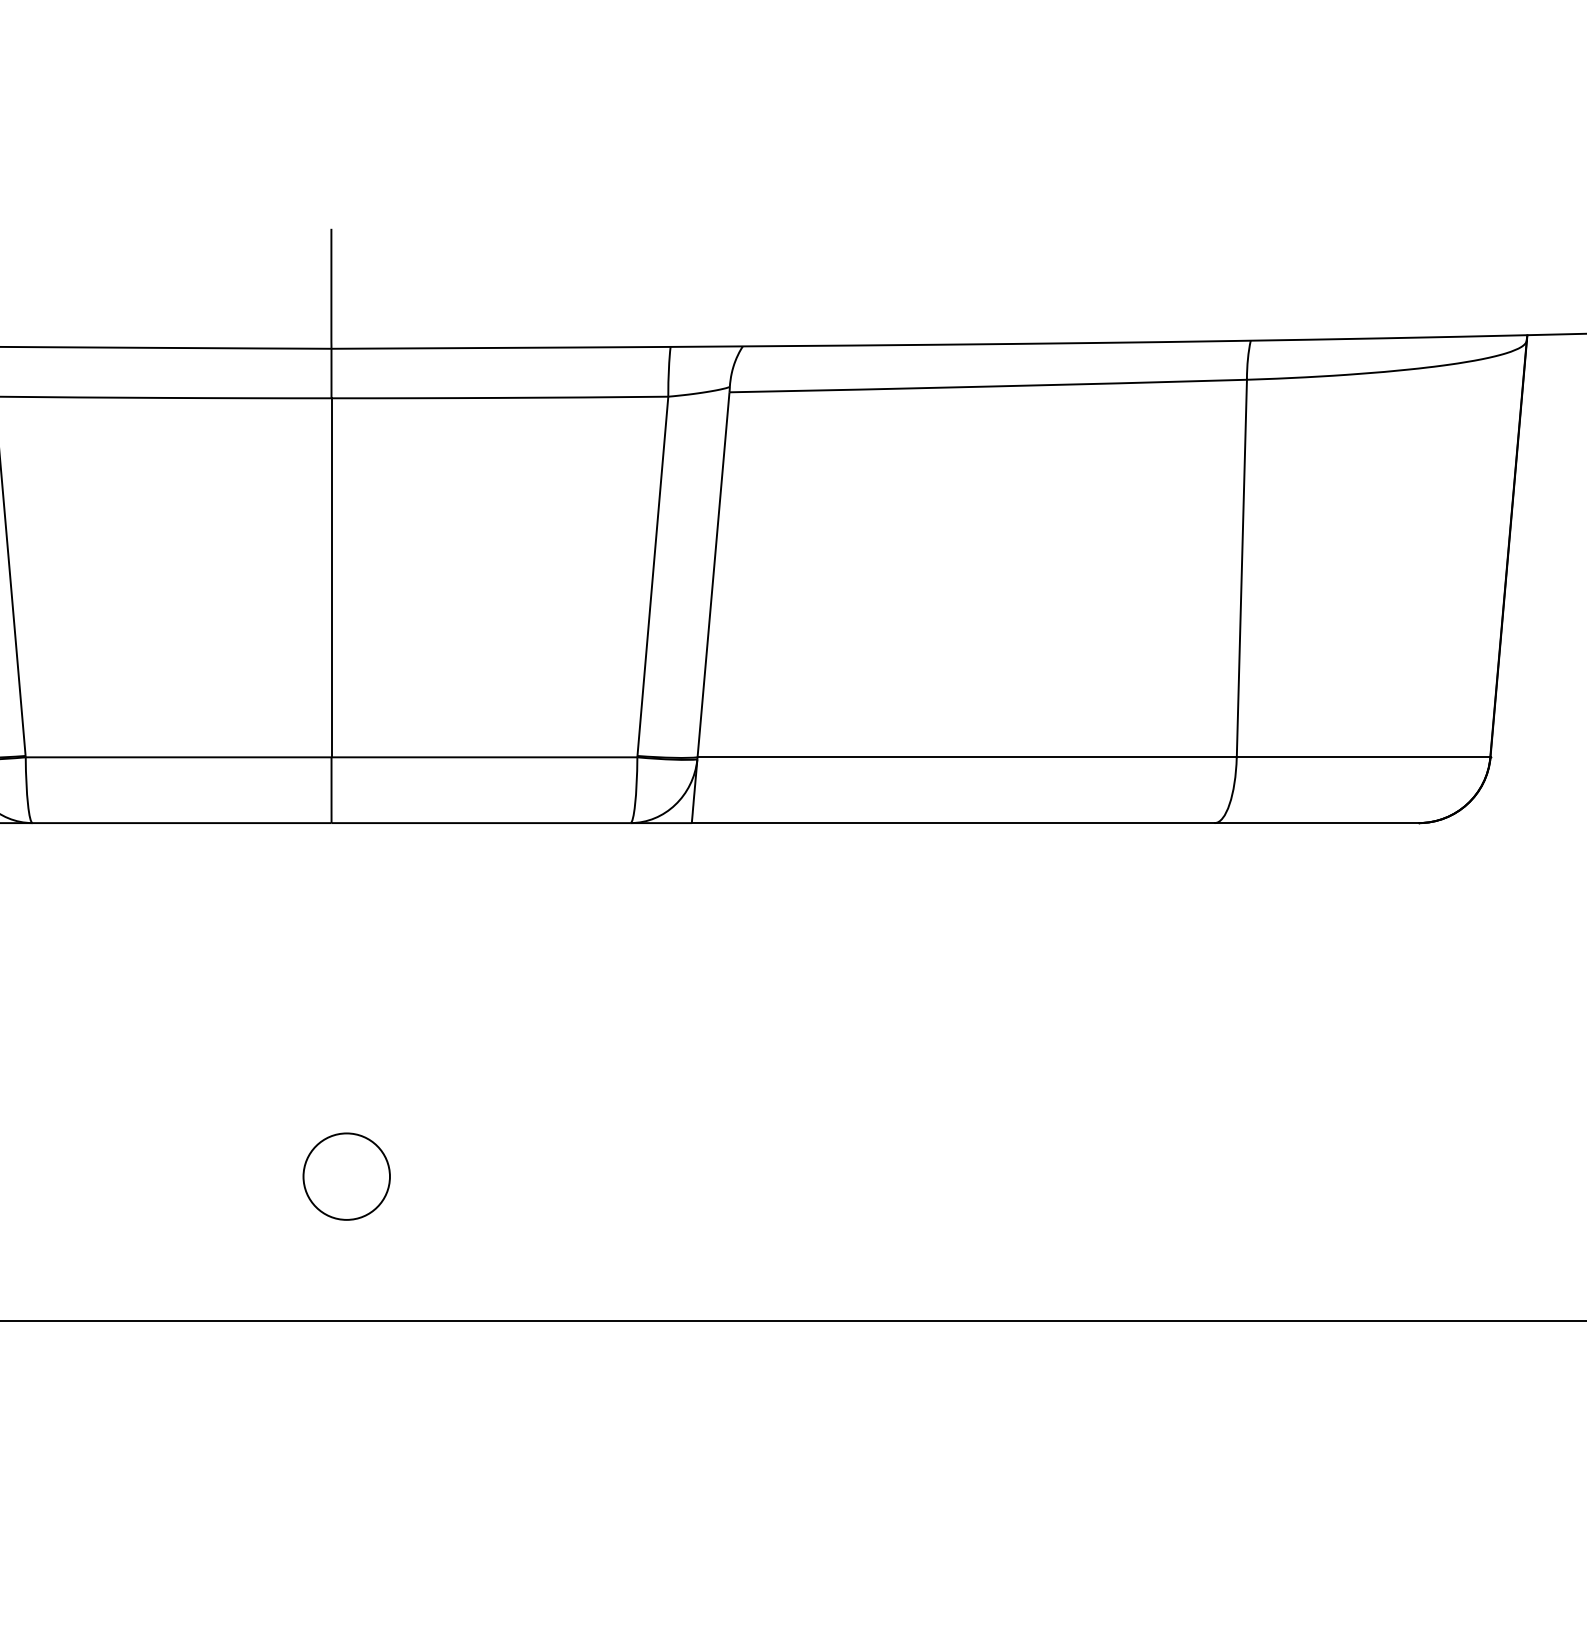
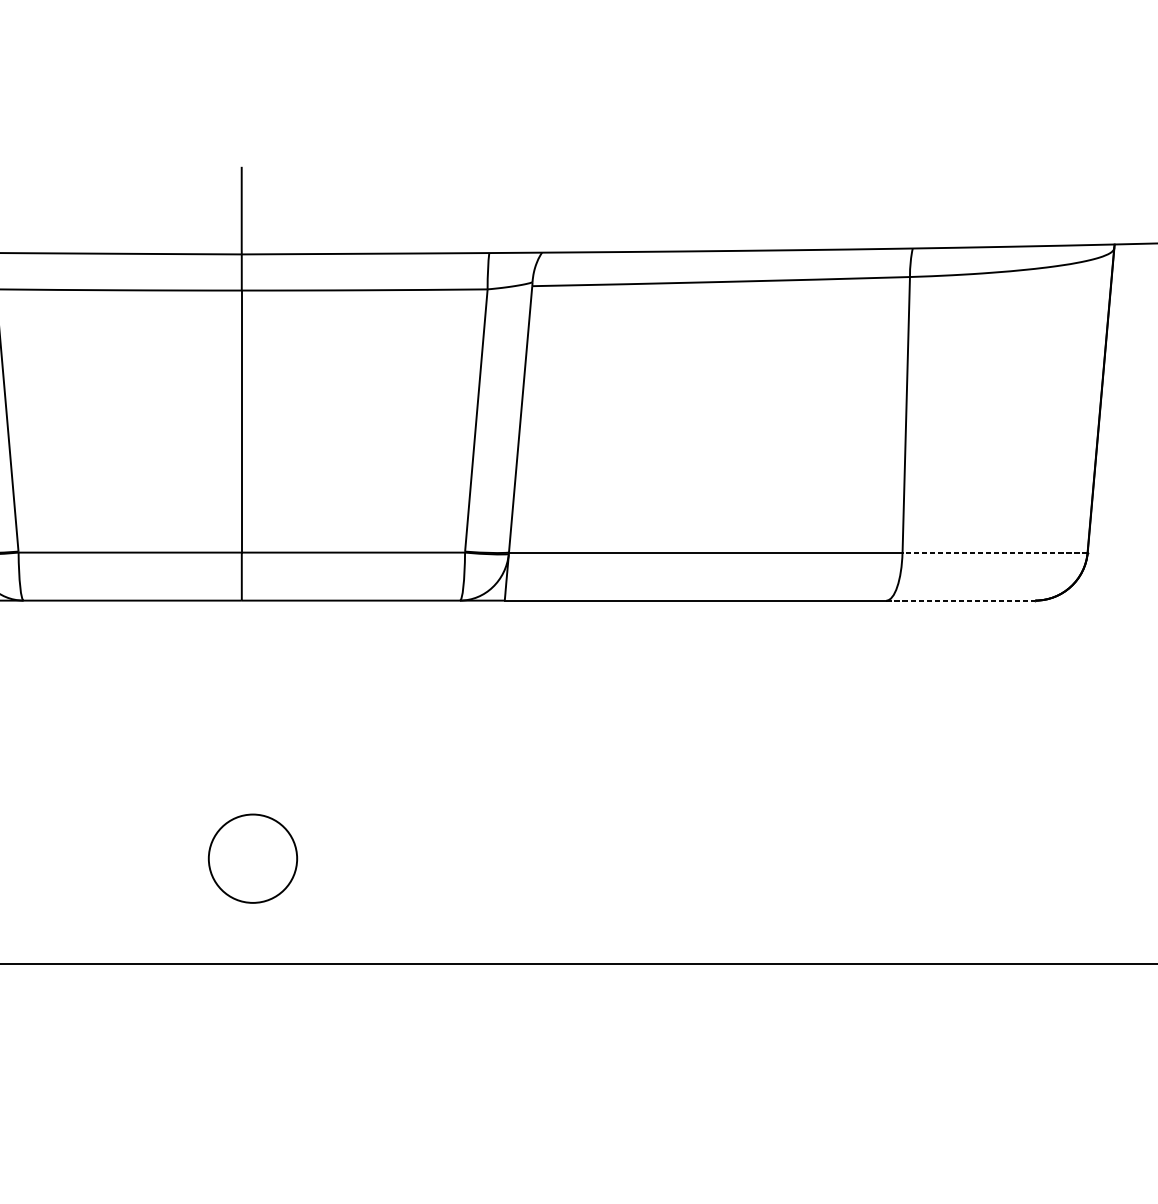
line: (1363, 757) -> (995, 552), solid -> dashed
line: (1316, 823) -> (960, 600), solid -> dashed
circle: (346, 1176) -> (252, 858), size x1.4

